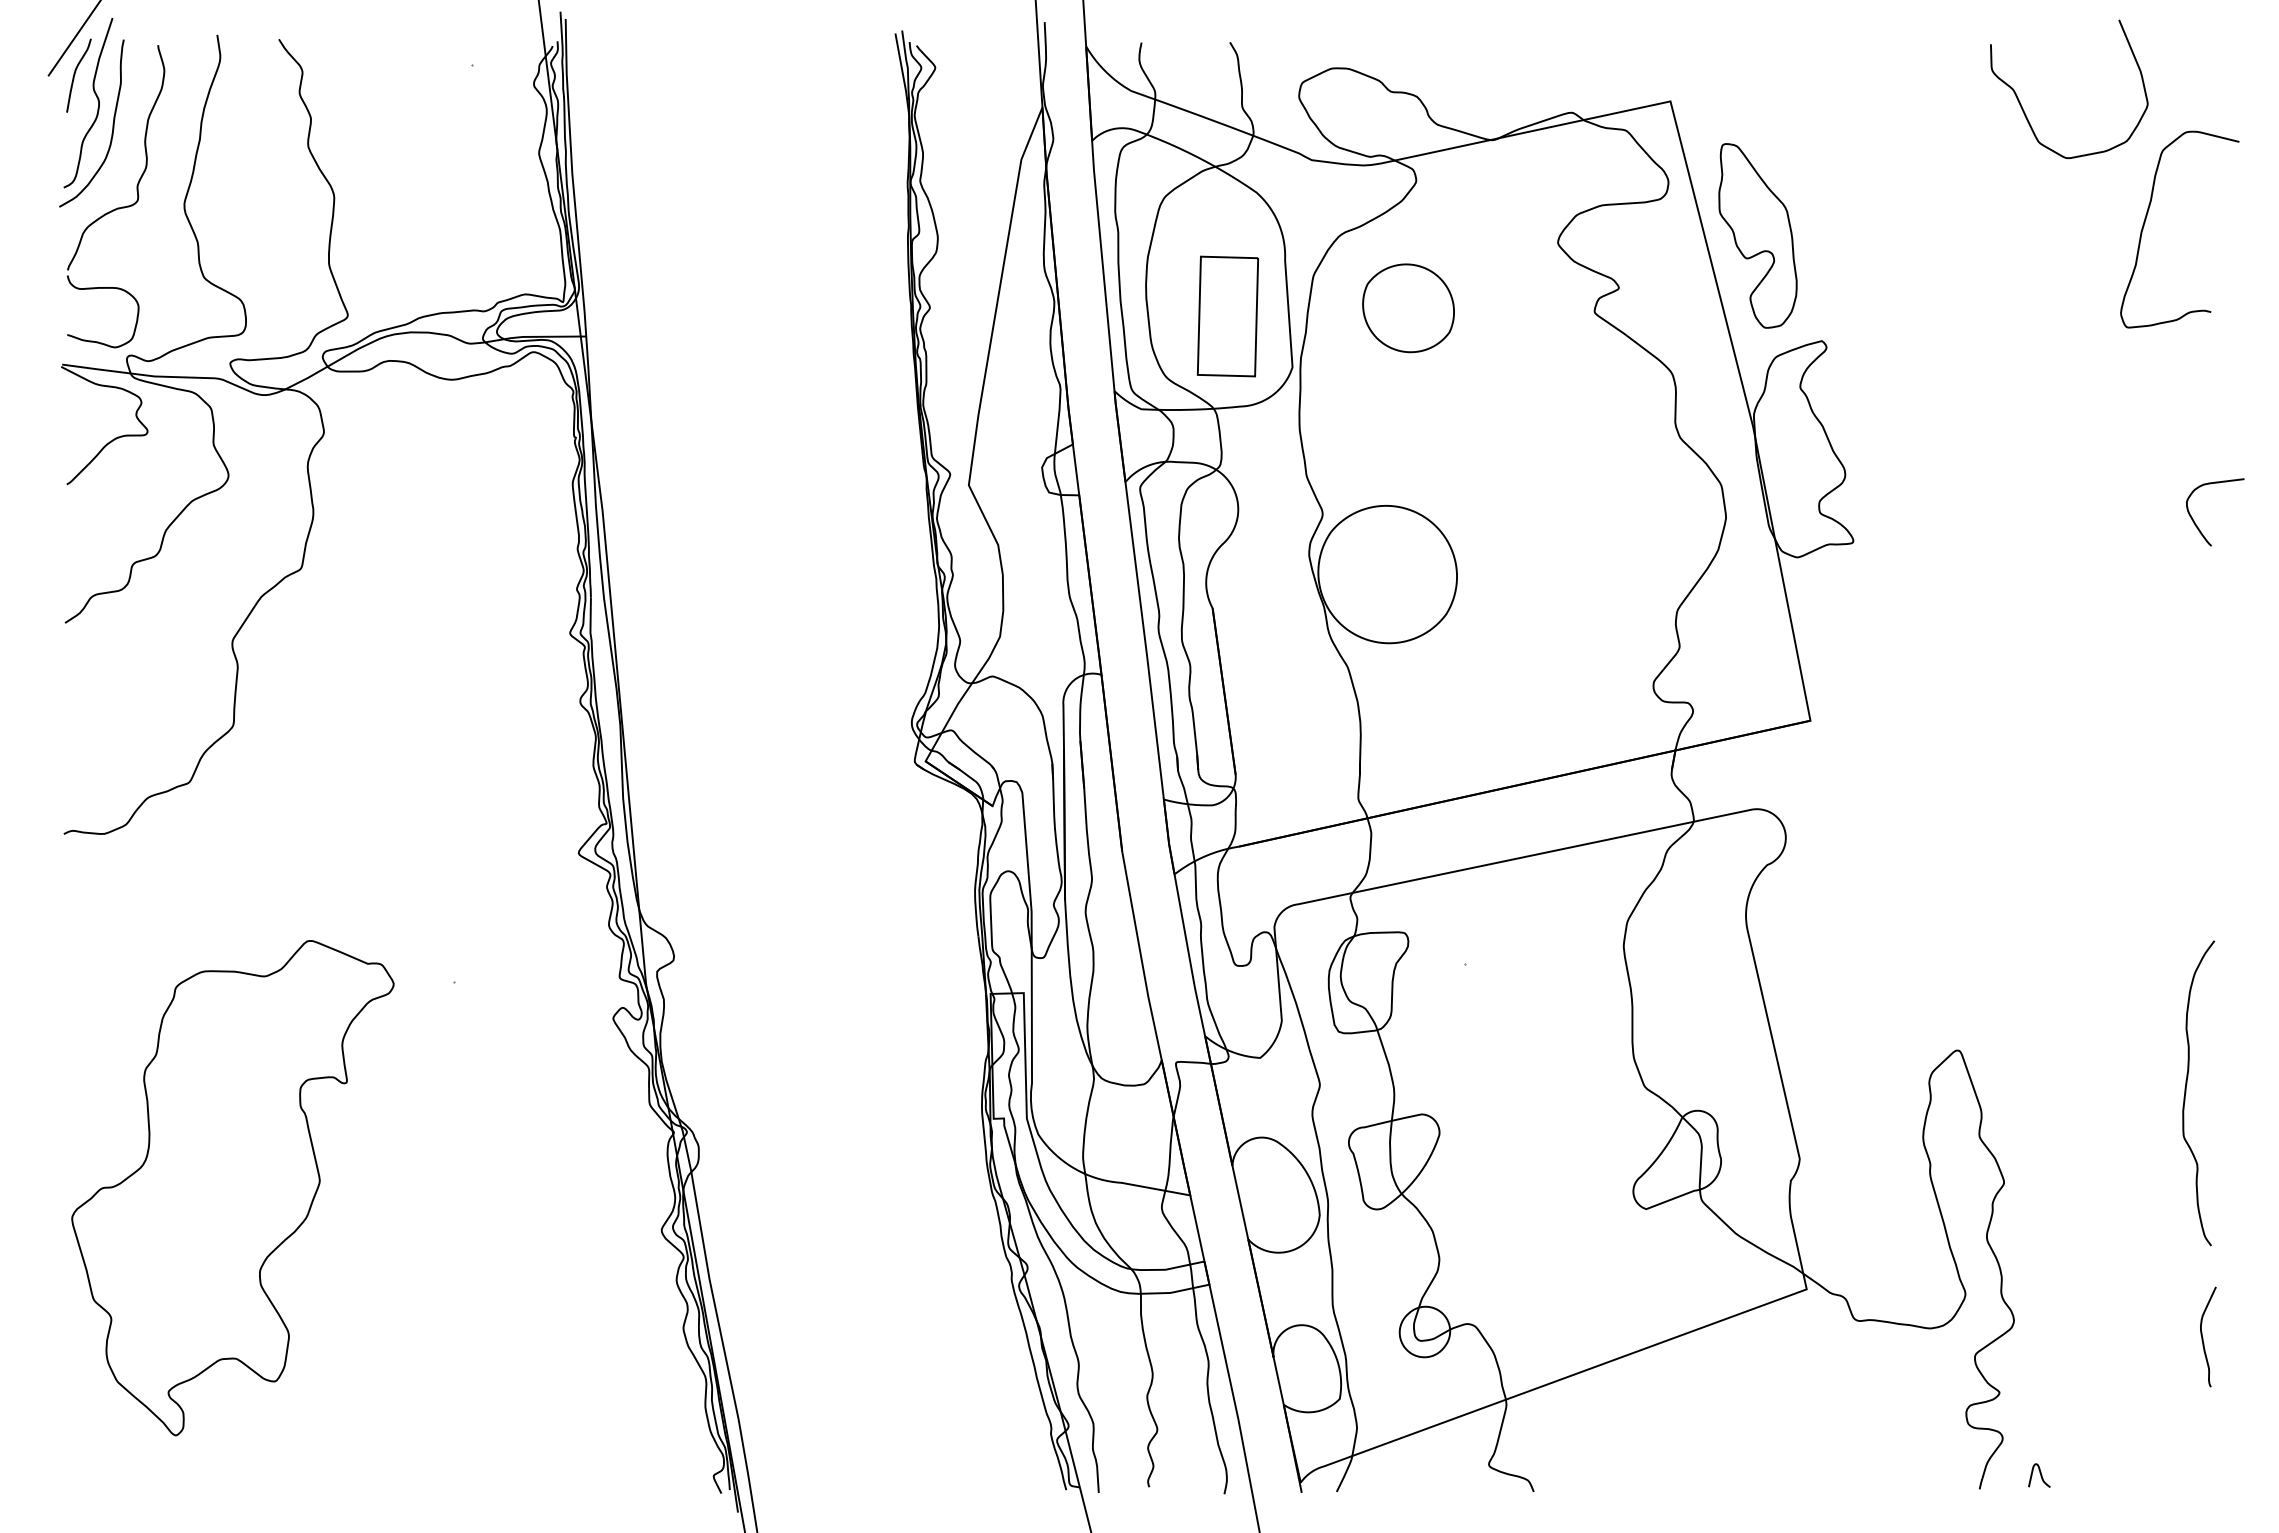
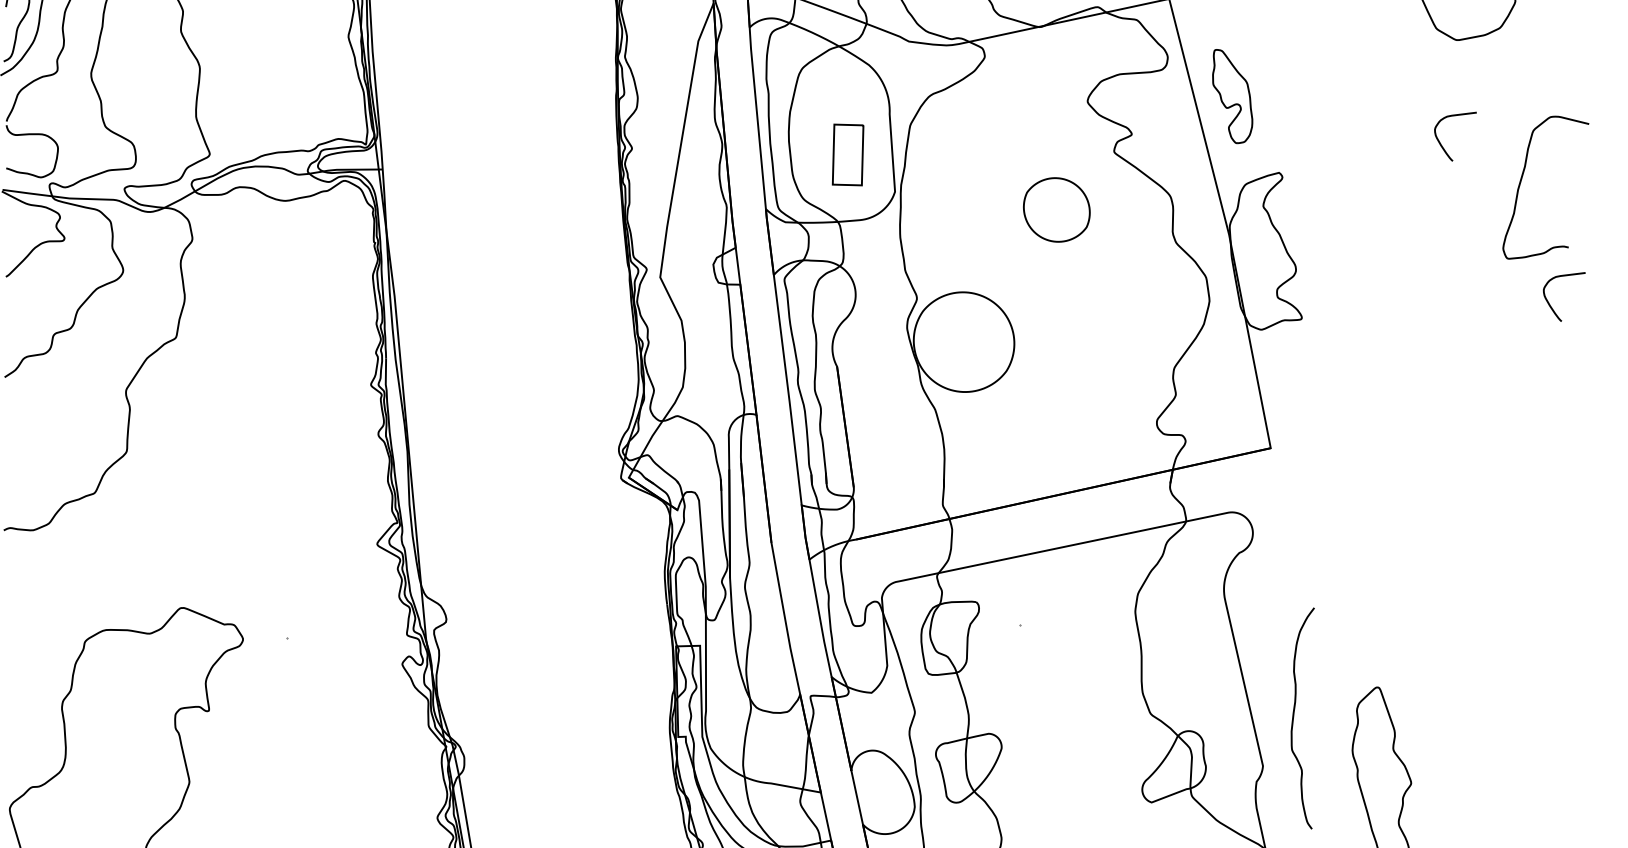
curve: (2146, 219) -> (1521, 180), moved
part: (1757, 235) -> (1232, 96), size x0.7
curve: (2047, 304) -> (1442, 146), added
part: (1408, 308) -> (1056, 210), moved
part: (1227, 316) -> (847, 154), size x0.7
curve: (2186, 1093) -> (1294, 718), moved

